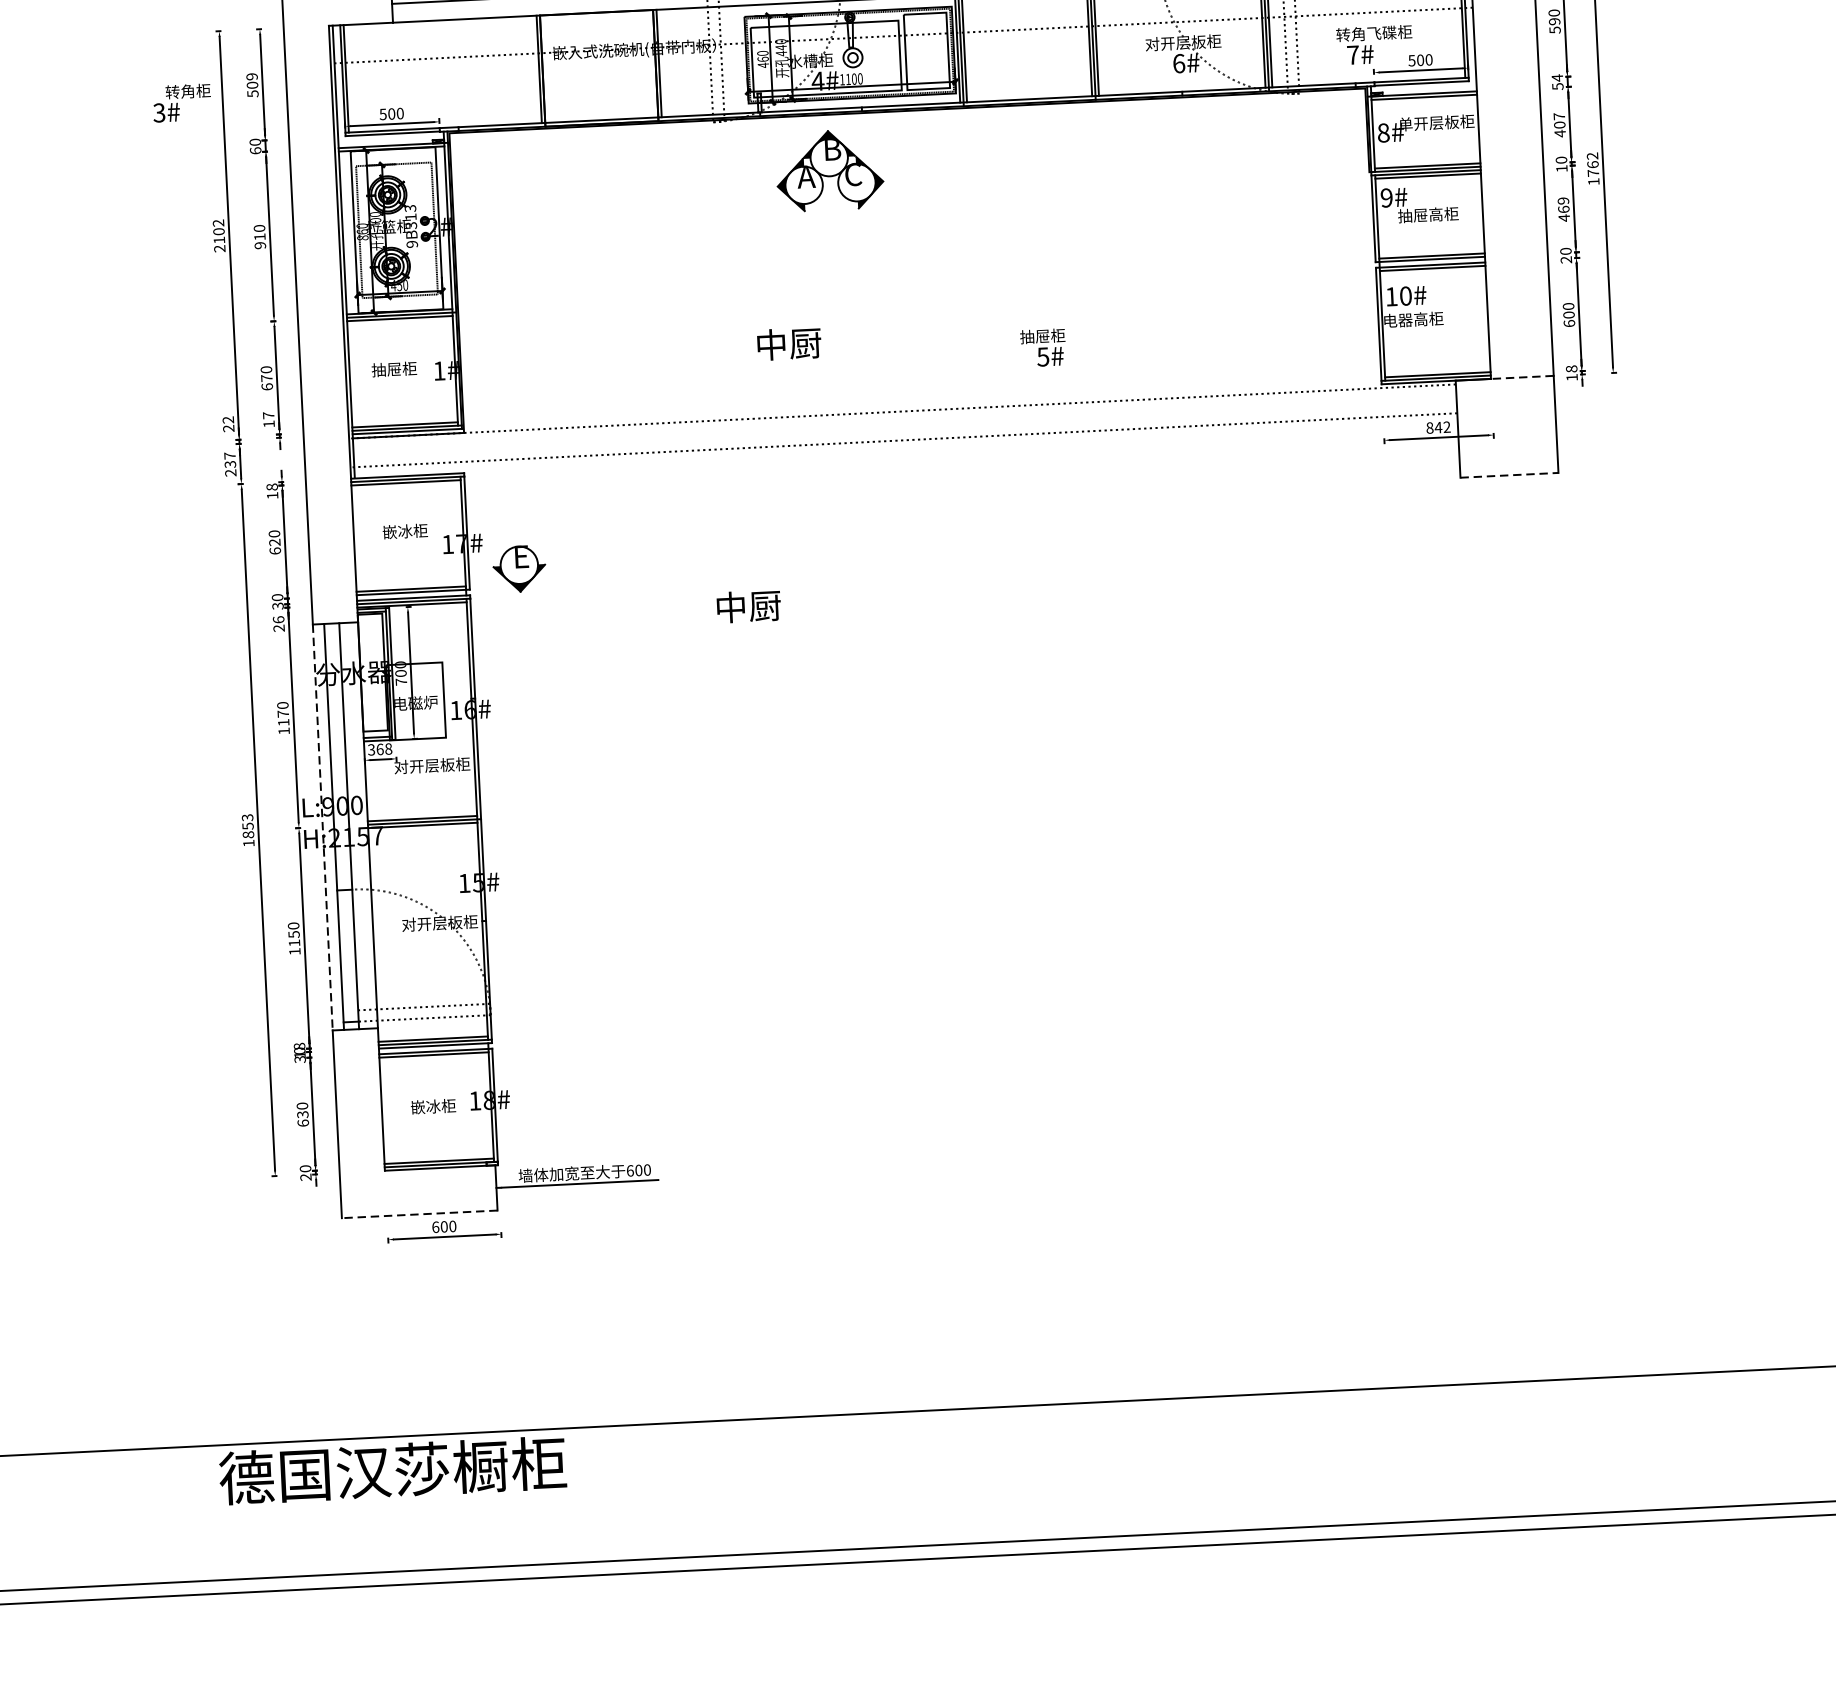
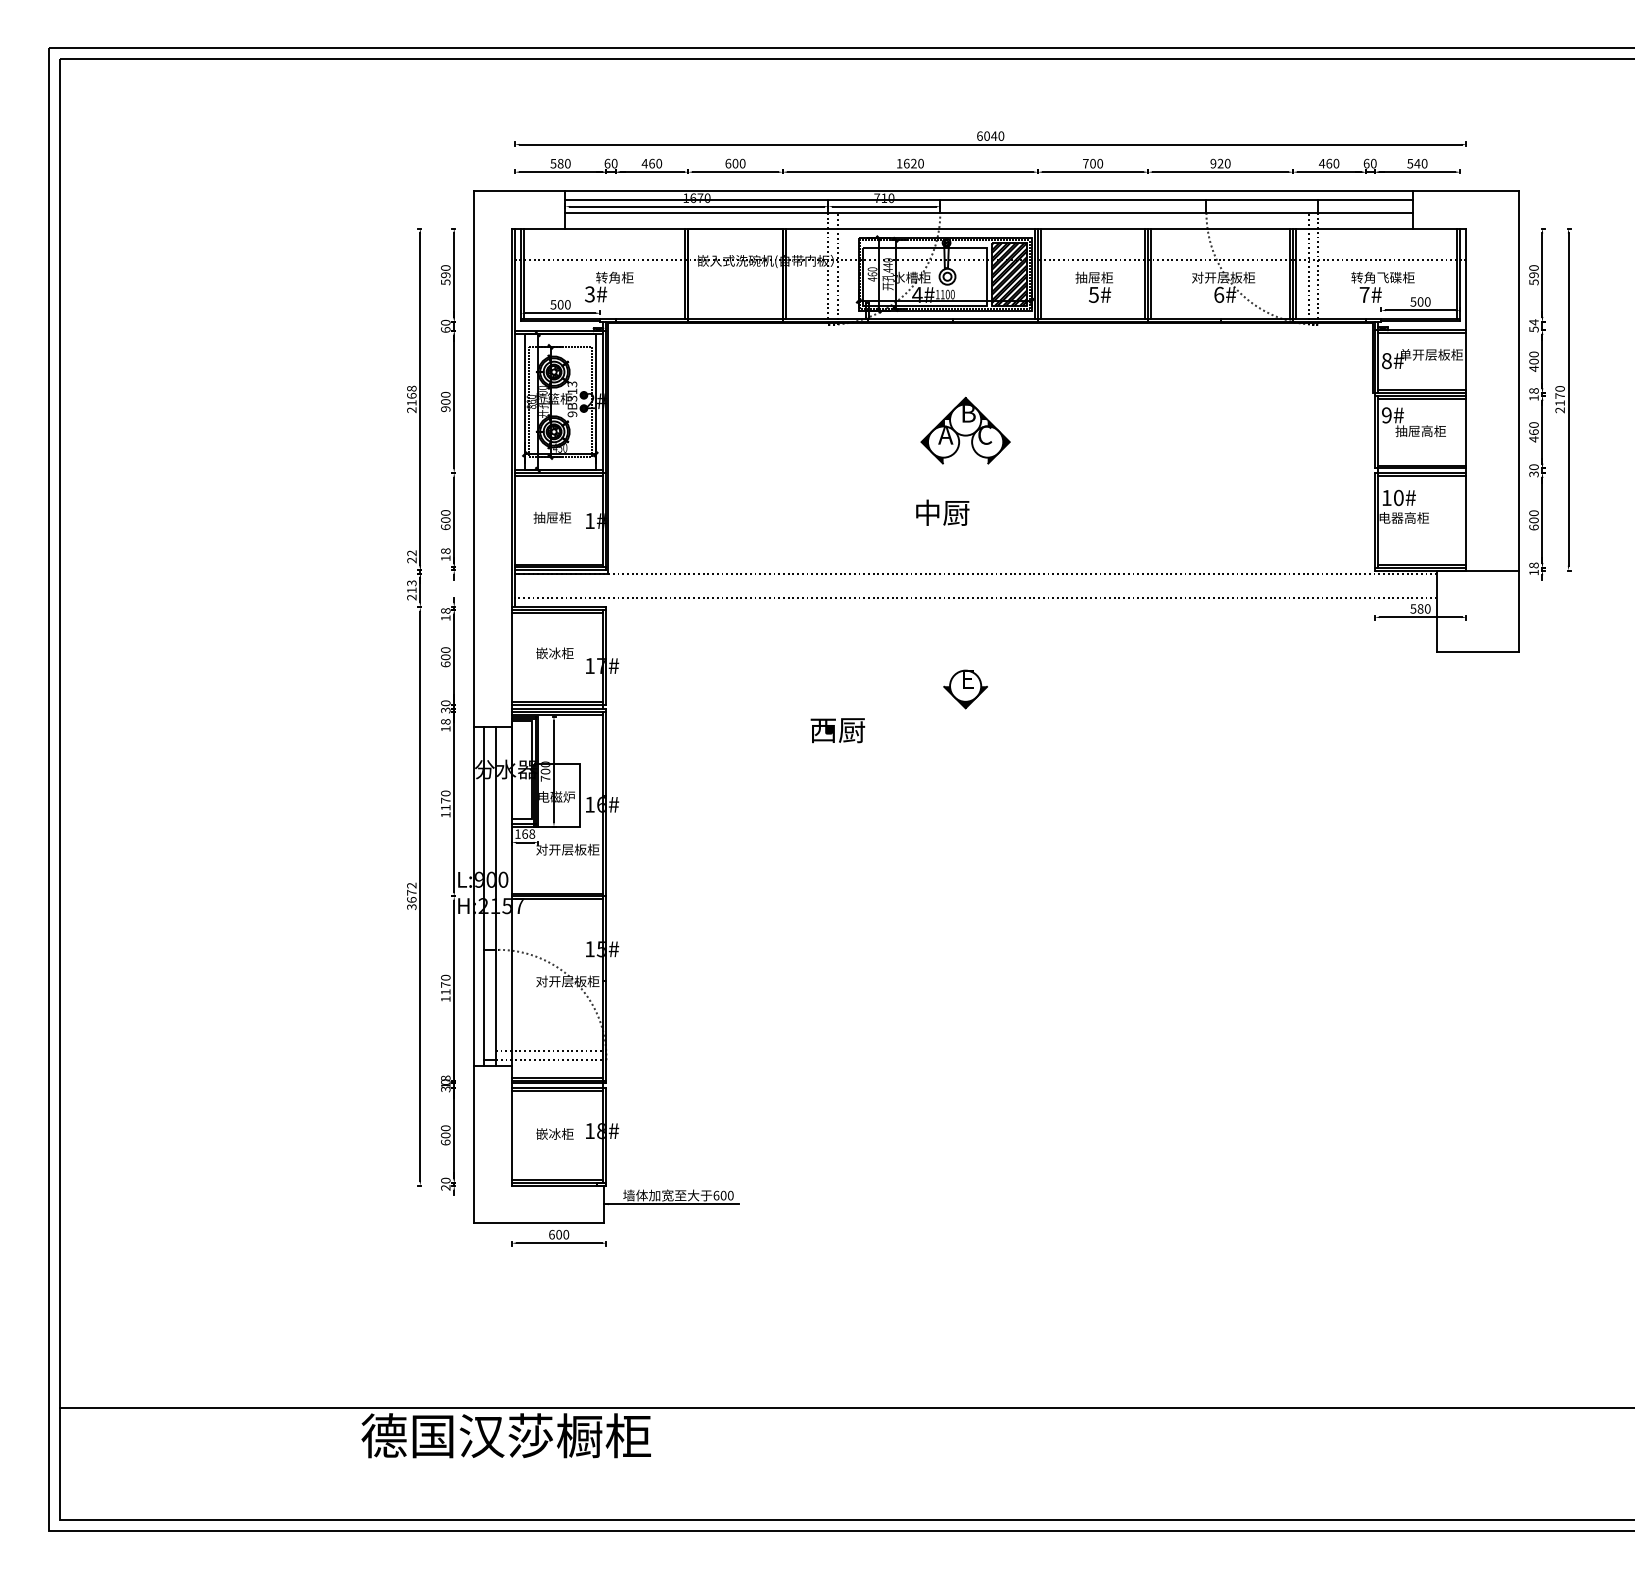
hatch: (926, 50) -> (1009, 273), added
text: (251, 80) -> (445, 271), 509 -> 590
text: (182, 102) -> (609, 286), moved
text: (1558, 116) -> (1533, 354), 407 -> 400
text: (1560, 159) -> (1533, 390), 10 -> 18
text: (1592, 168) -> (1559, 399), 1762 -> 2170
part: (829, 170) -> (965, 430), moved
text: (1562, 200) -> (1533, 424), 469 -> 460
text: (218, 226) -> (411, 391), 2102 -> 2168
text: (259, 236) -> (445, 401), 910 -> 900
text: (1566, 260) -> (1534, 474), 20 -> 30
text: (788, 343) -> (942, 512), moved
text: (1043, 346) -> (1094, 286), moved
text: (266, 377) -> (445, 519), 670 -> 600
line: (1522, 377) -> (1492, 570), dashed -> solid
text: (268, 415) -> (445, 551), 17 -> 18
text: (1438, 427) -> (1420, 608), 842 -> 580
text: (229, 459) -> (411, 586), 237 -> 213
line: (1509, 475) -> (1477, 651), dashed -> solid
text: (274, 542) -> (445, 657), 620 -> 600
part: (519, 569) -> (965, 689), moved
text: (729, 606) -> (822, 729), 中厨 -> 西厨
text: (278, 622) -> (445, 724), 26 -> 18
text: (371, 749) -> (517, 833), 368 -> 168
line: (323, 827) -> (474, 896), dashed -> solid
text: (247, 830) -> (411, 896), 1853 -> 3672
text: (293, 934) -> (445, 984), 1150 -> 1170
text: (302, 1114) -> (445, 1135), 630 -> 600
line: (418, 1214) -> (538, 1223), dashed -> solid

